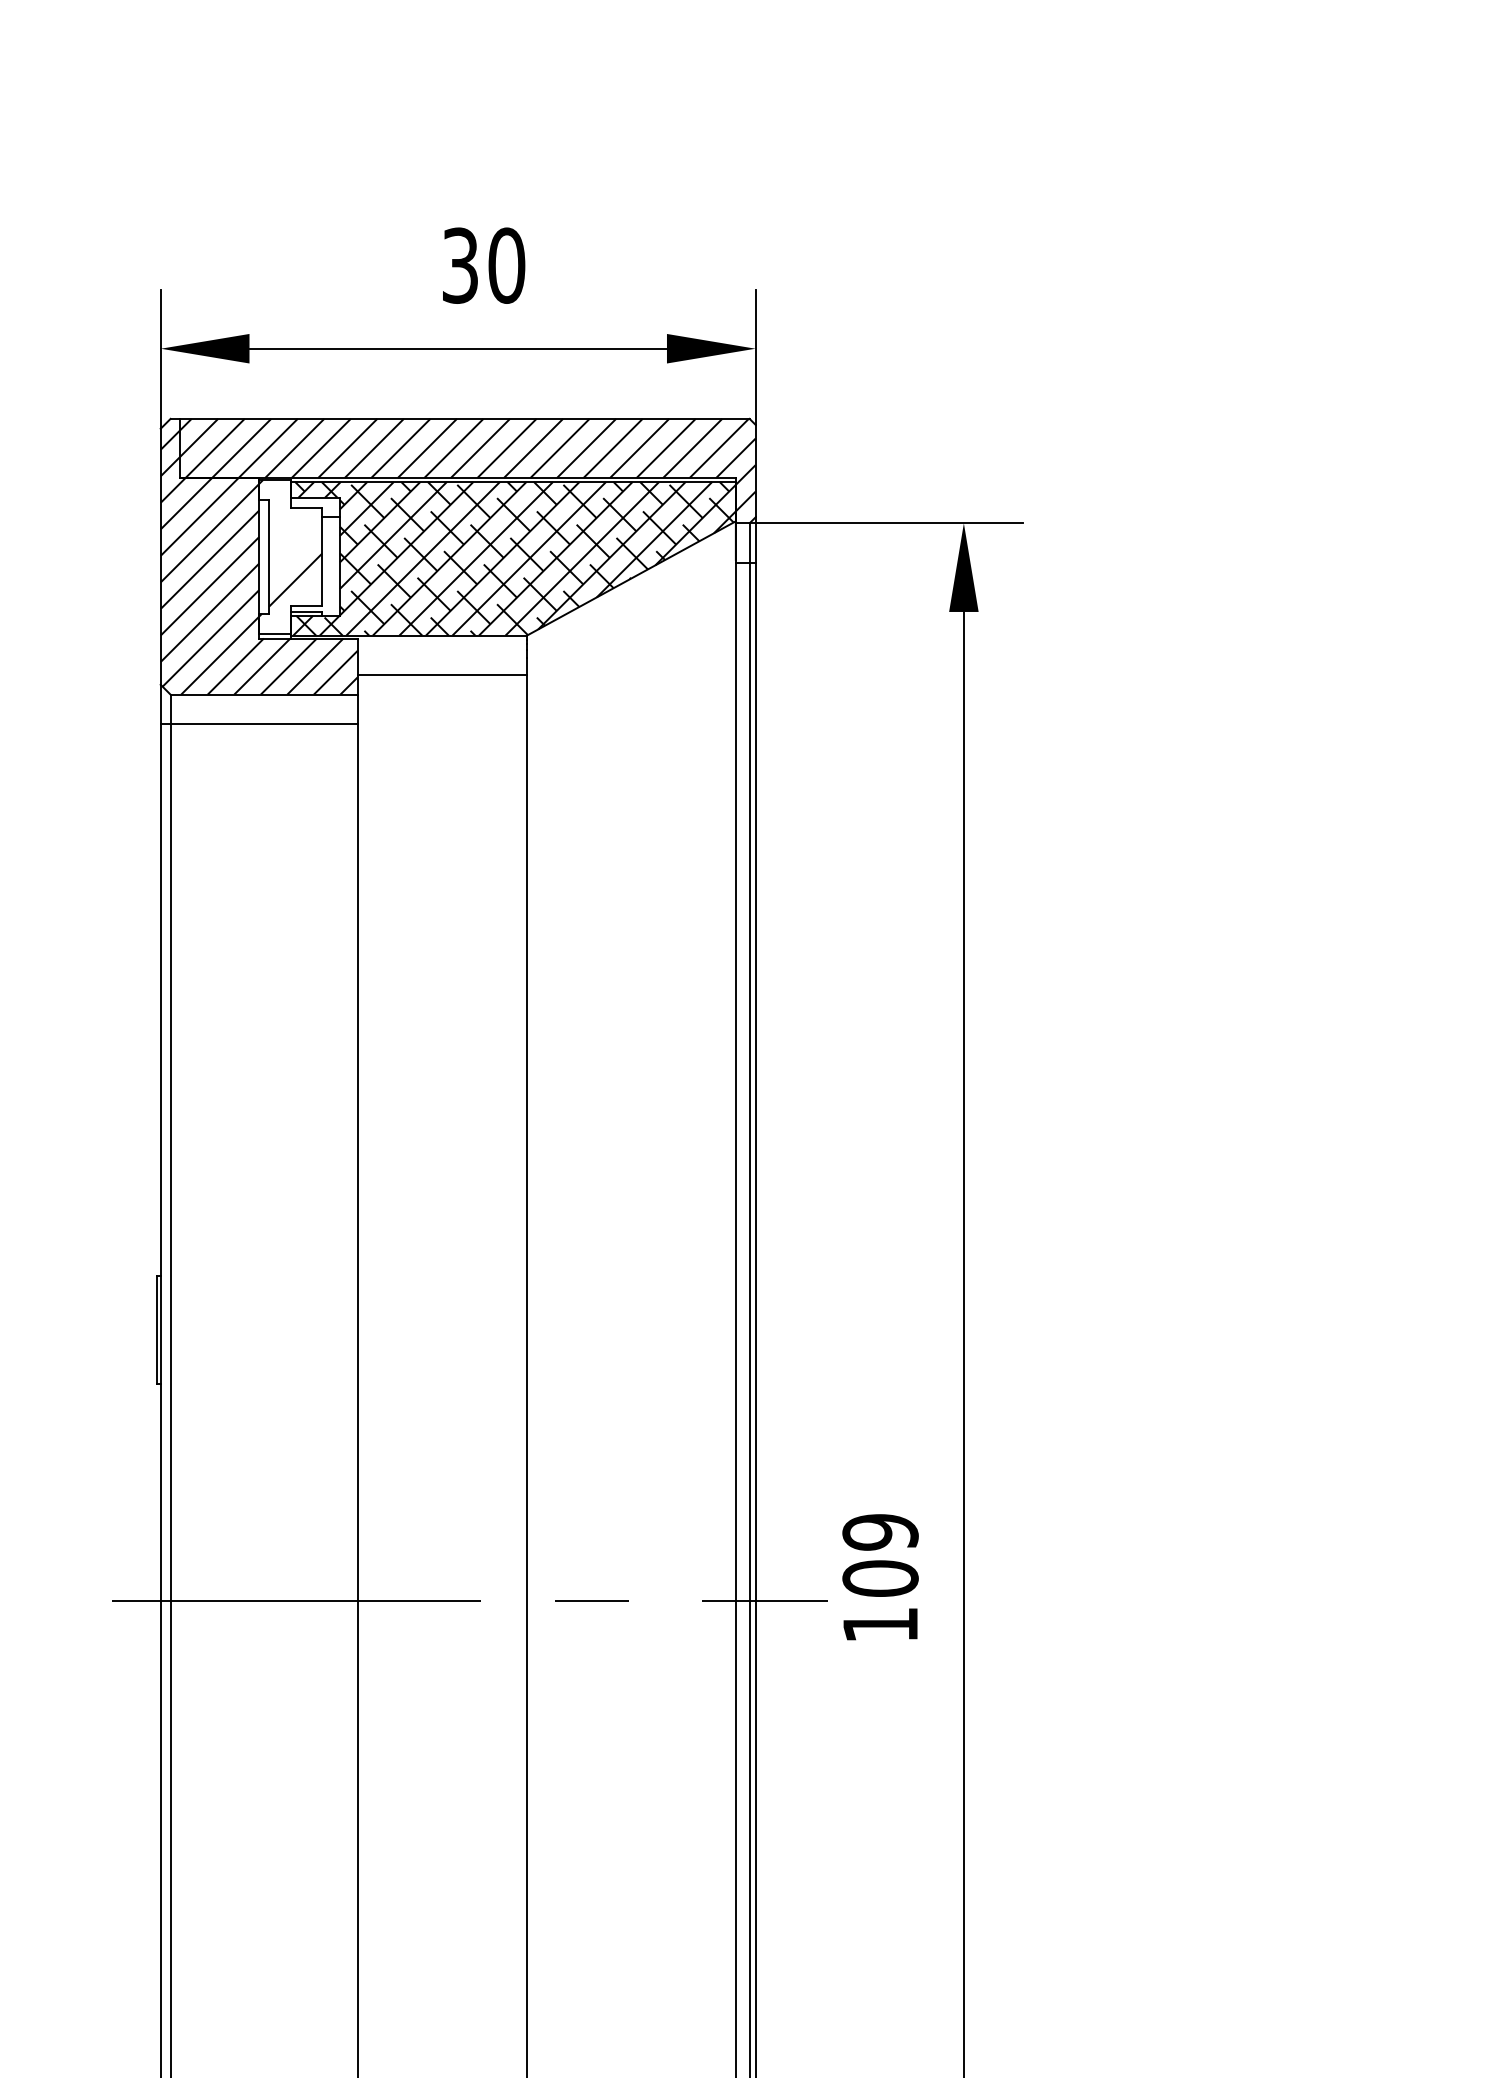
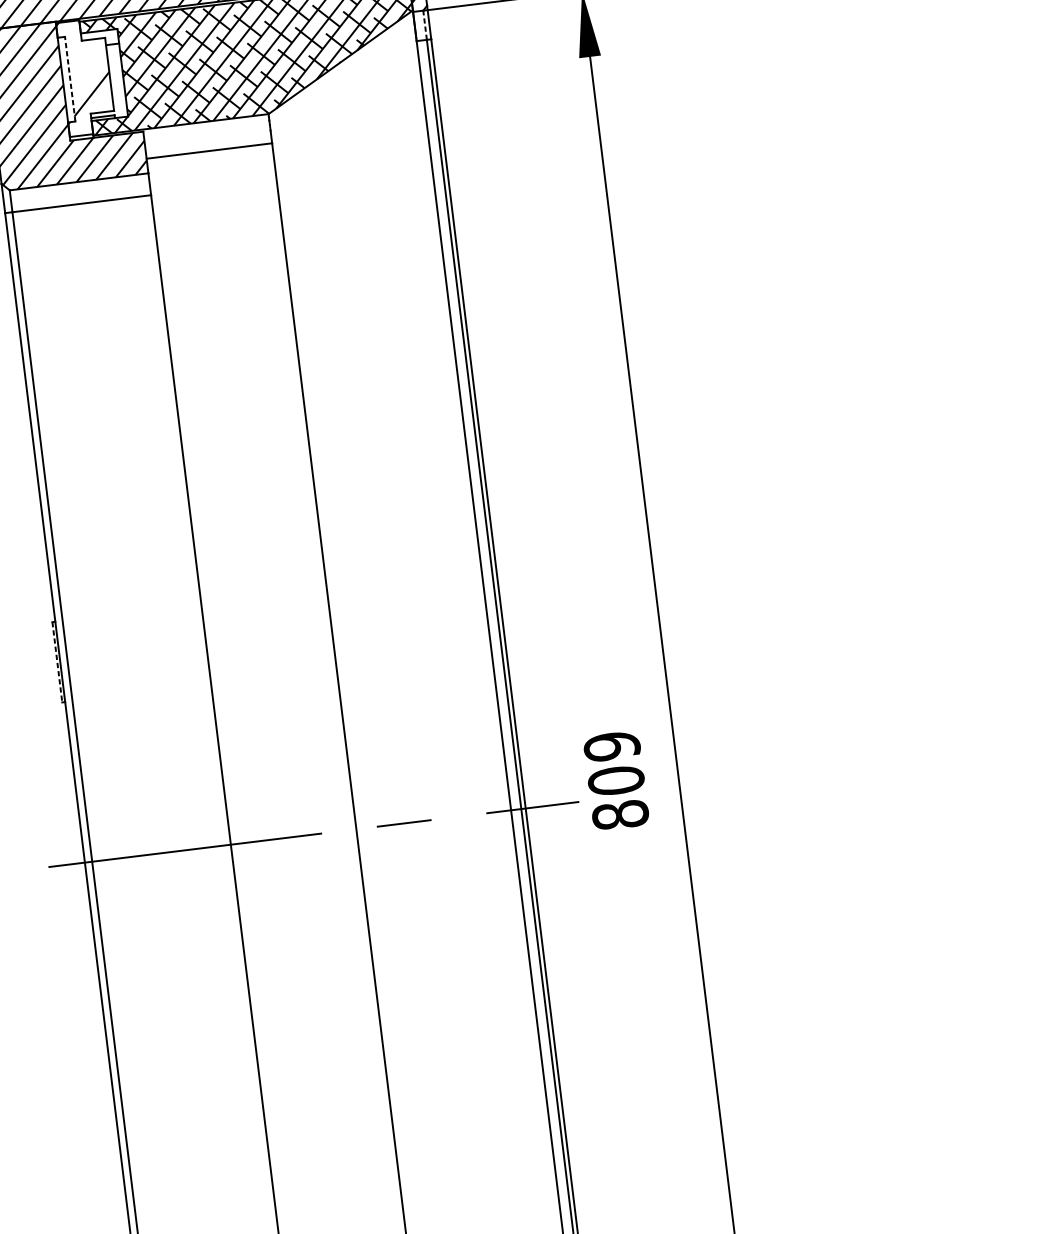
line: (749, 542) -> (424, 24), solid -> dashed
line: (269, 556) -> (70, 78), solid -> dashed
line: (156, 1330) -> (57, 662), solid -> dashed
text: (880, 1624) -> (620, 814), 109 -> 809

